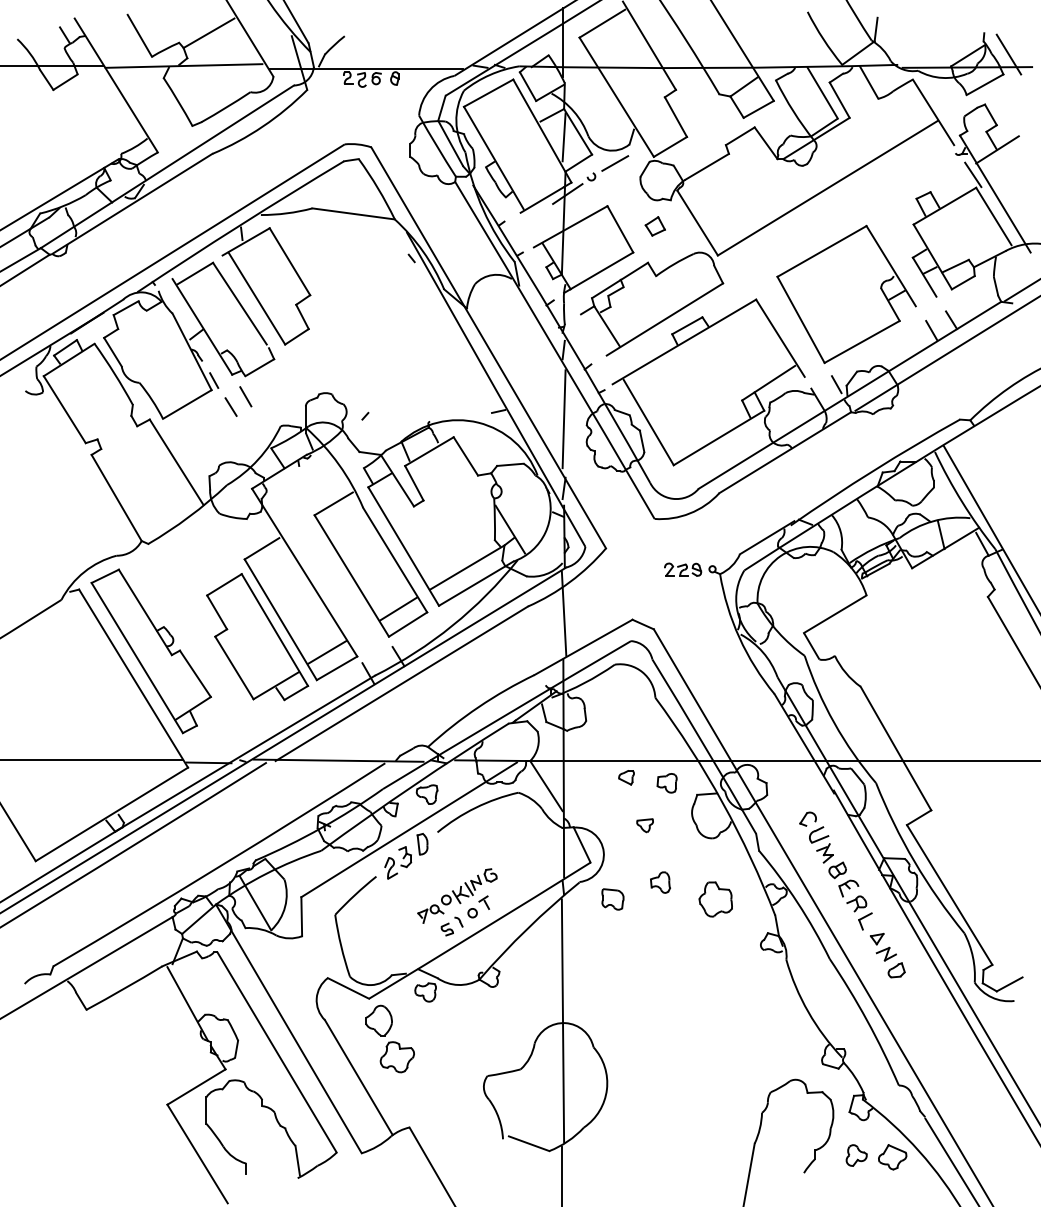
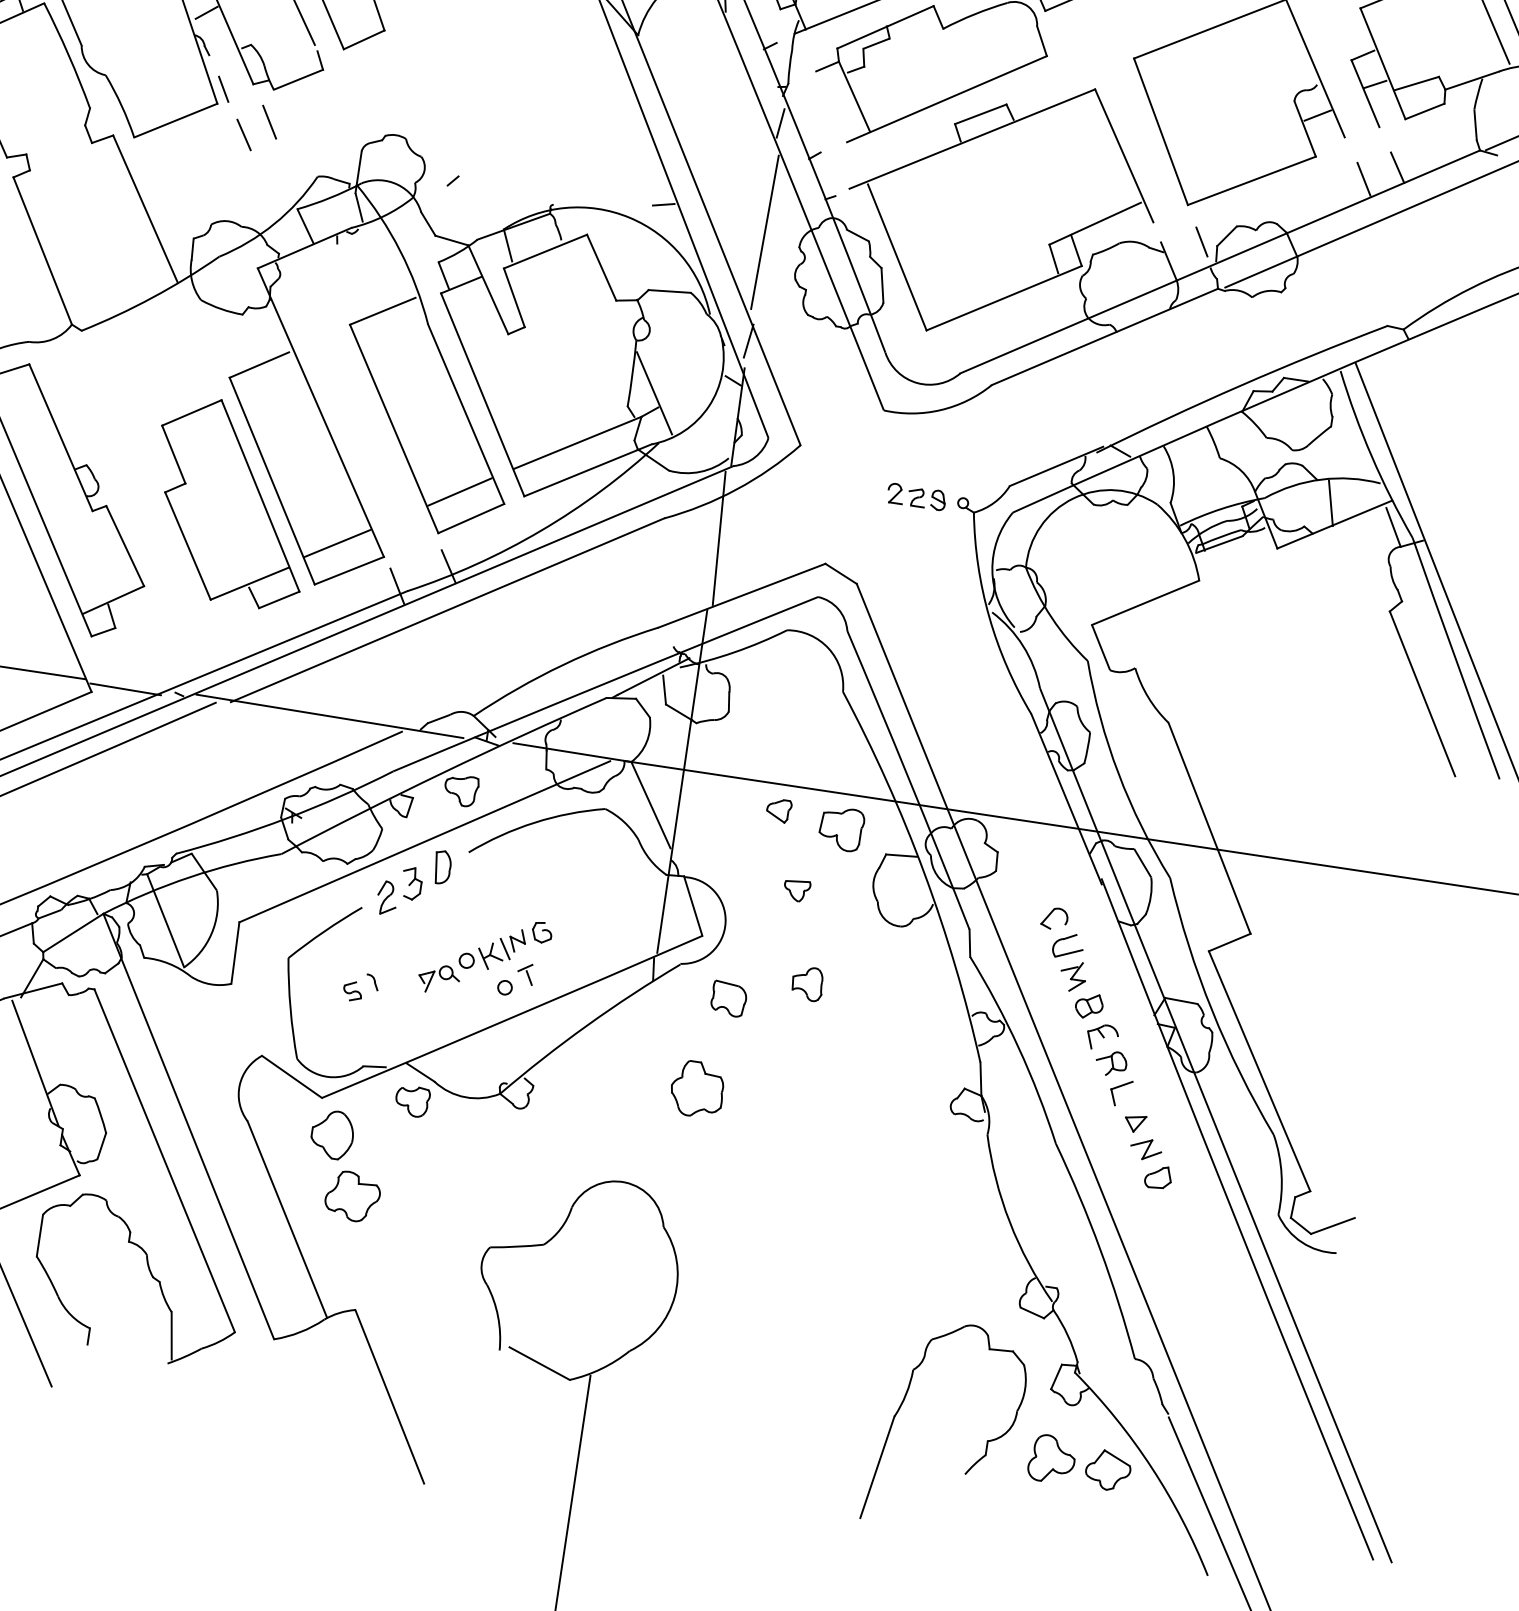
part: (666, 783) -> (840, 829), size x1.4
part: (715, 899) -> (697, 1089), moved
part: (451, 926) -> (360, 987), moved
line: (562, 1020) -> (621, 1177), removed
part: (856, 1155) -> (1051, 1459), size x1.4

